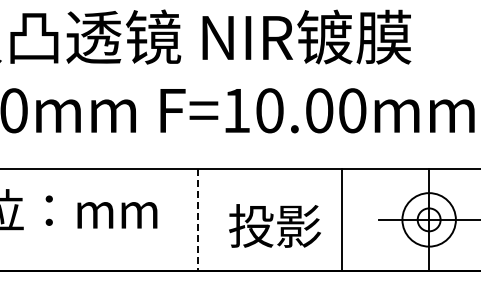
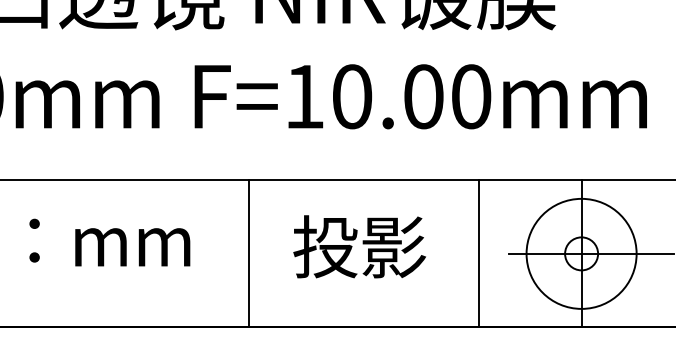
line: (341, 219) -> (478, 253), moved
circle: (428, 219) -> (580, 253), size x1.43
line: (197, 220) -> (248, 254), dashed -> solid
text: (274, 225) -> (358, 246), moved

